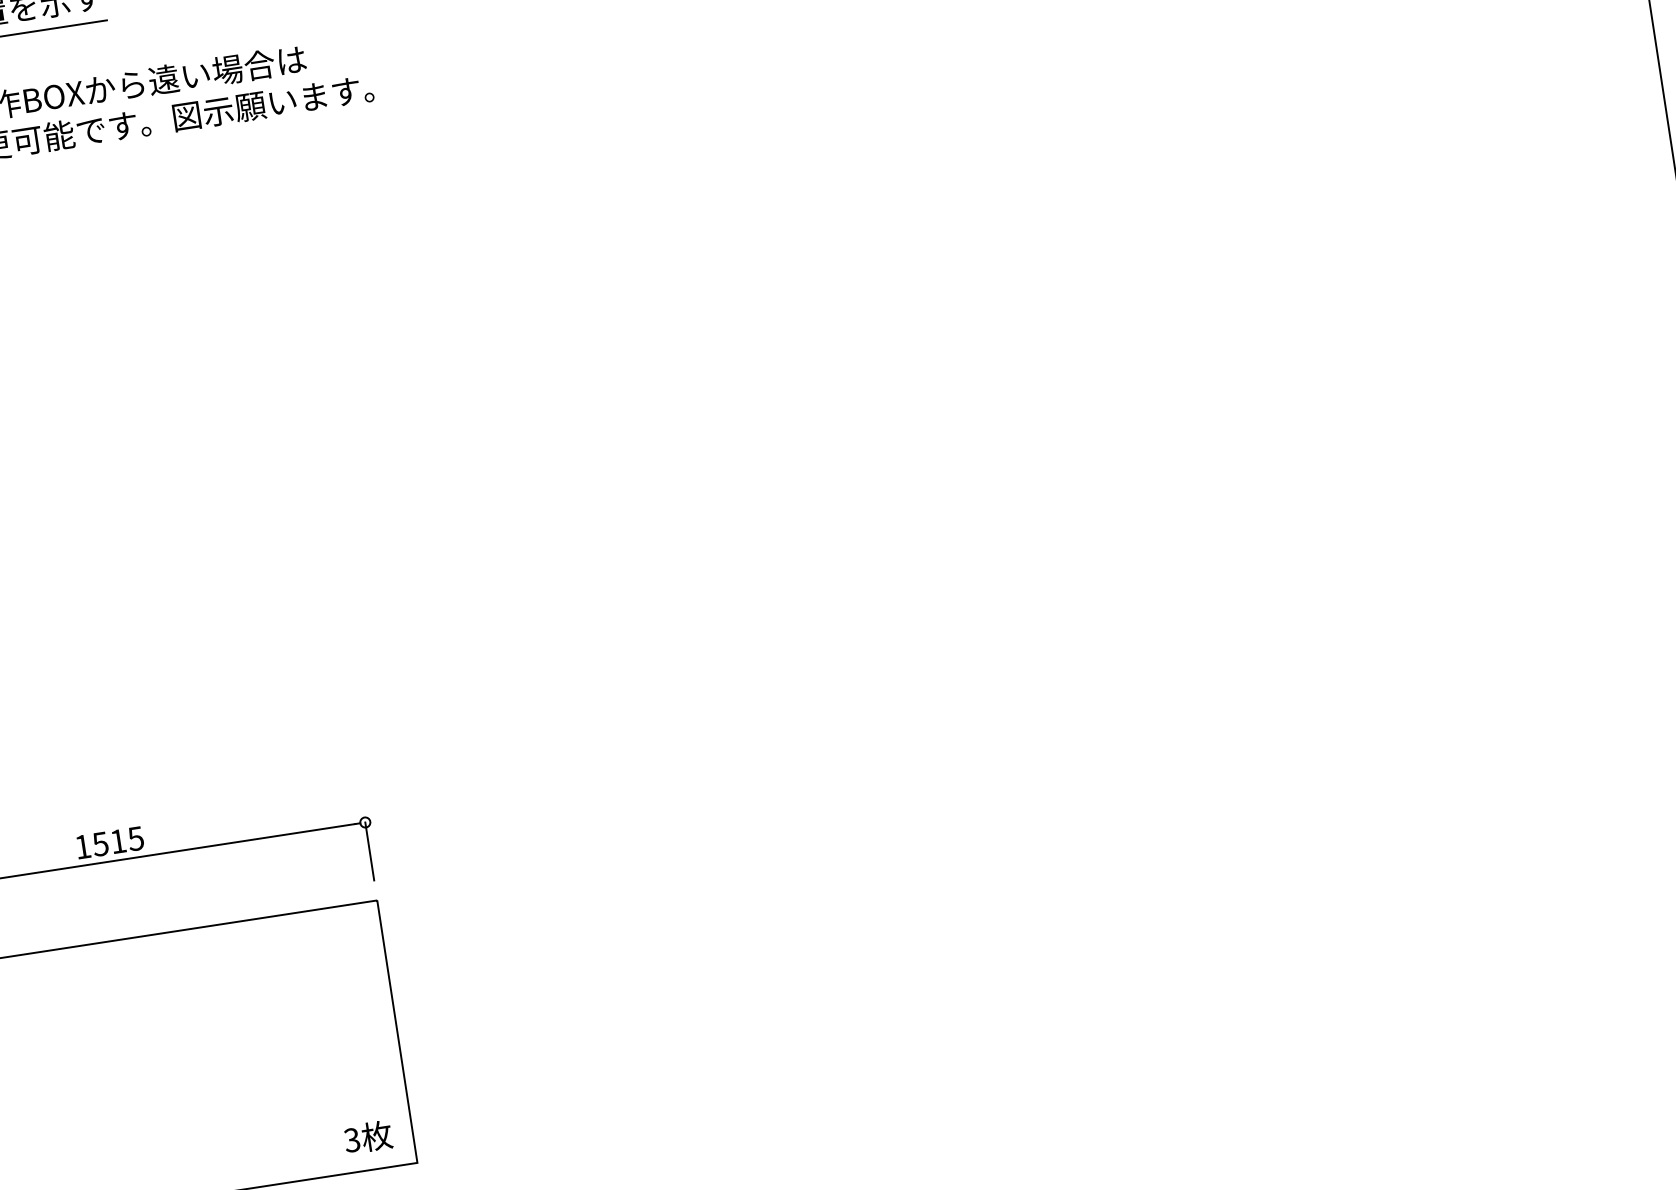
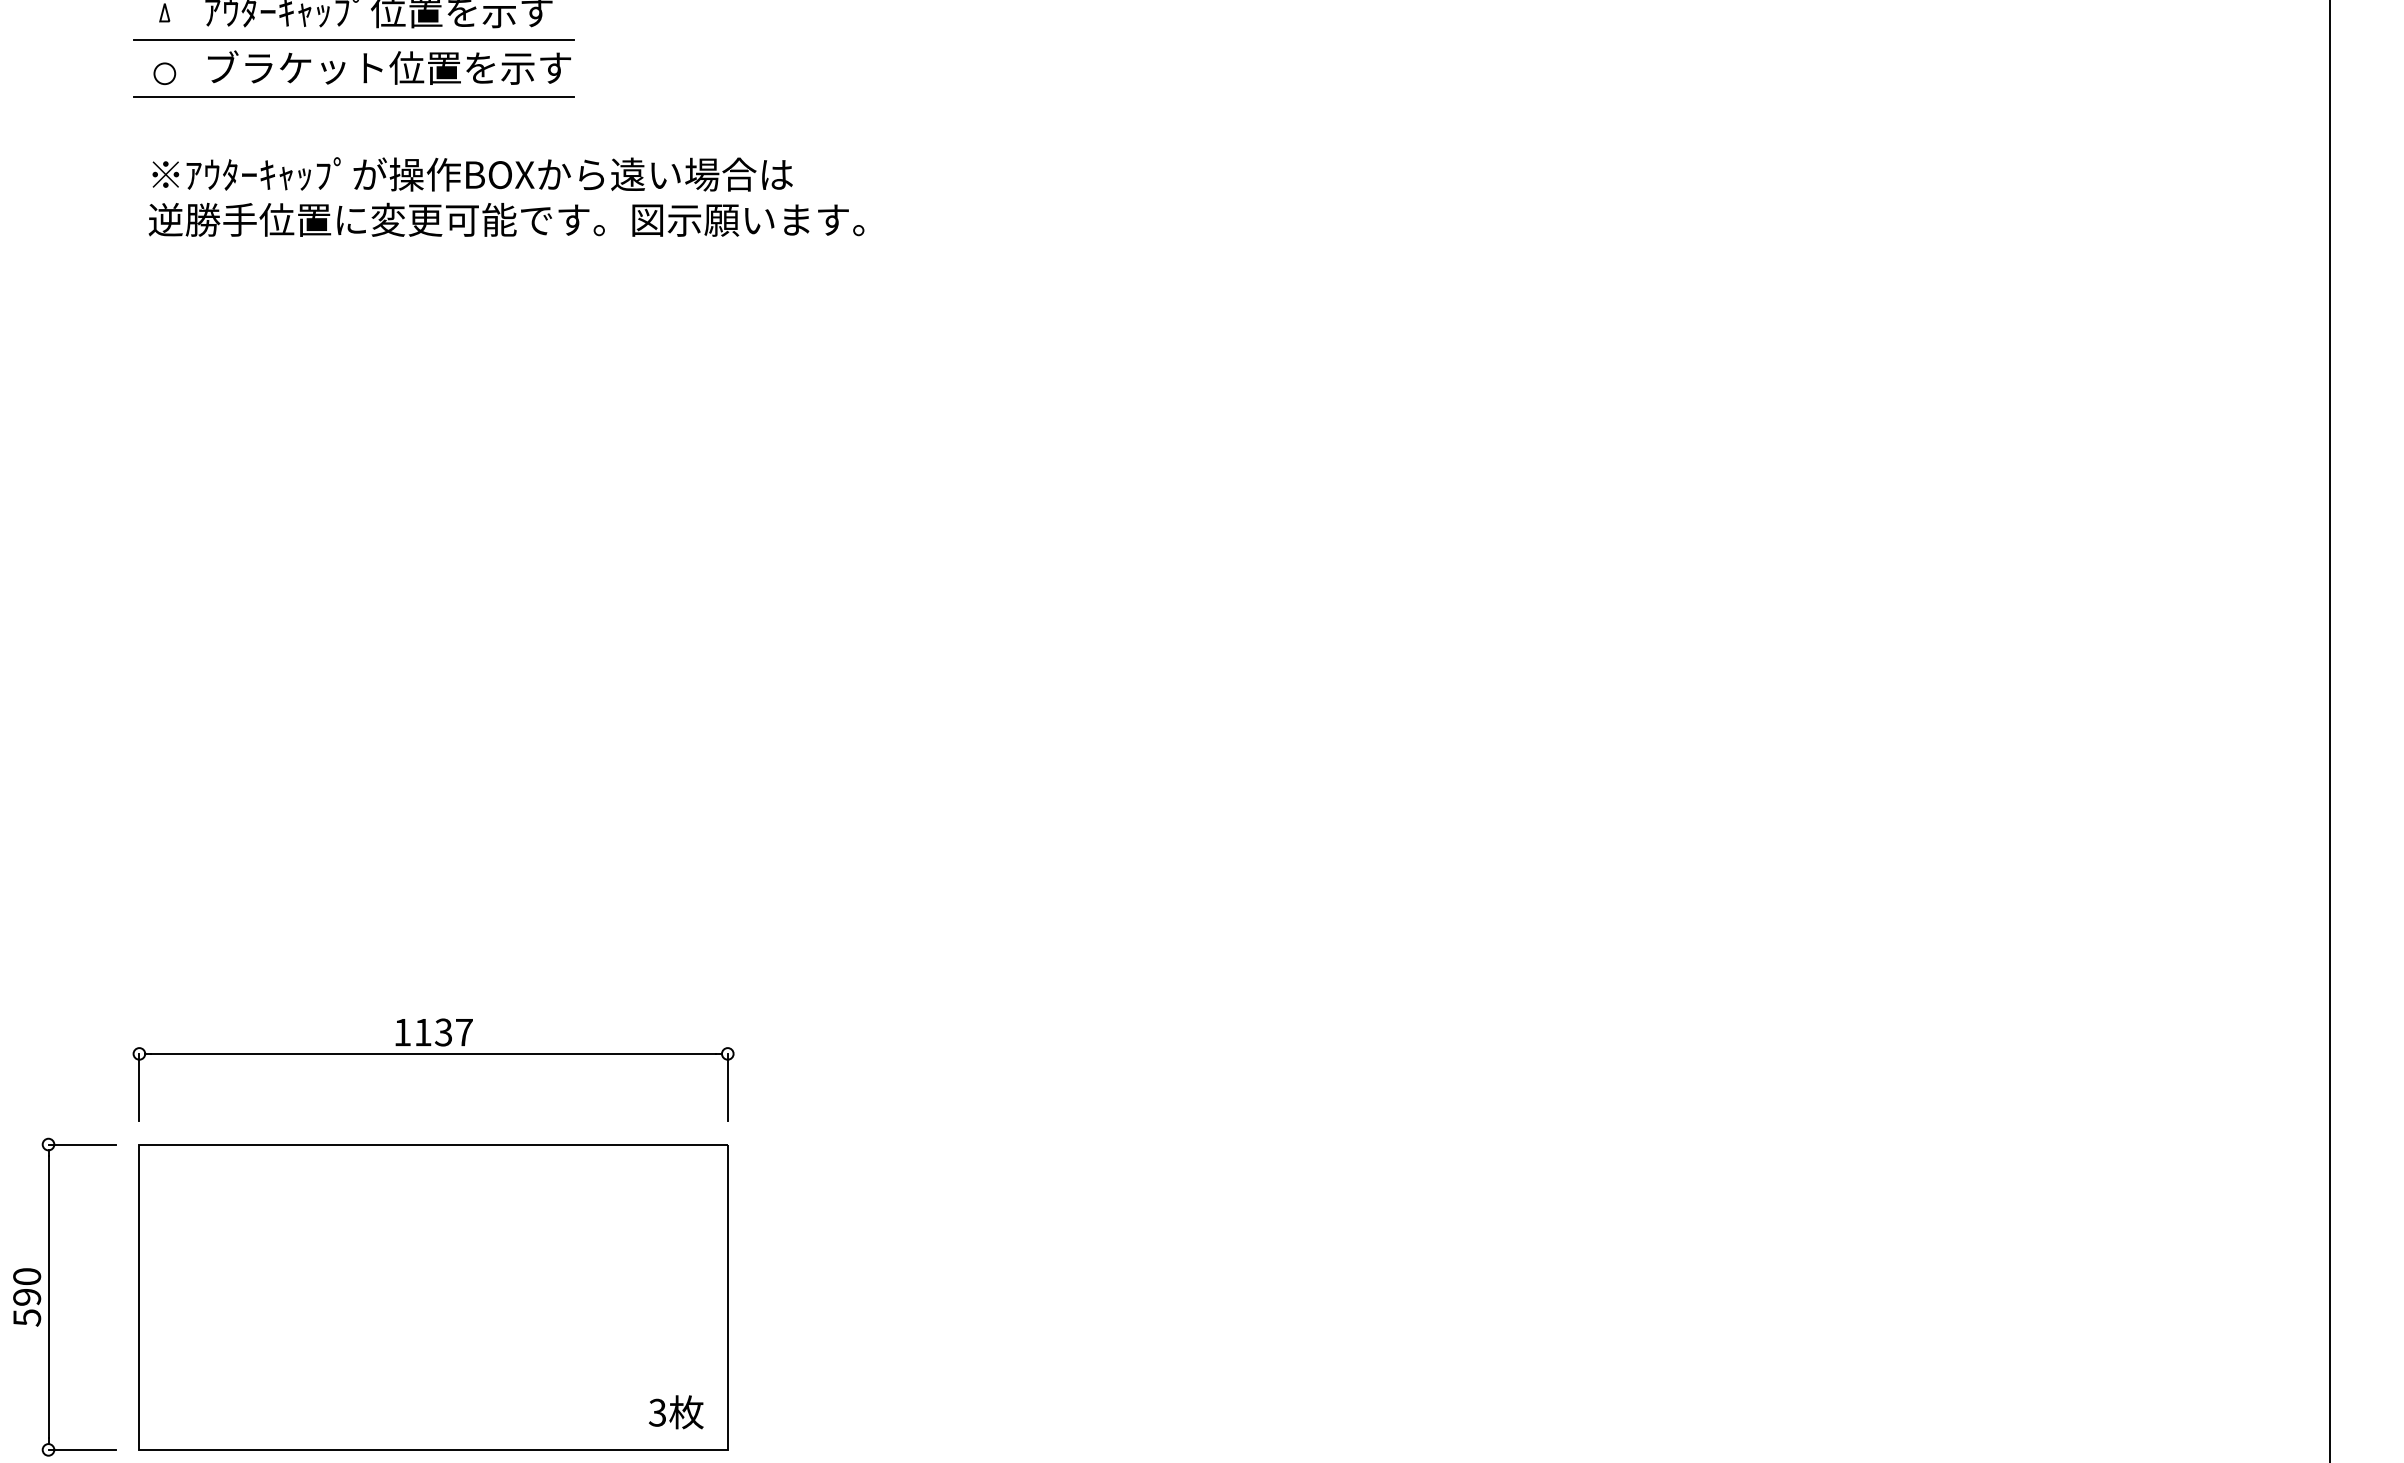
text: (118, 841) -> (443, 1032), 1515 -> 1137

